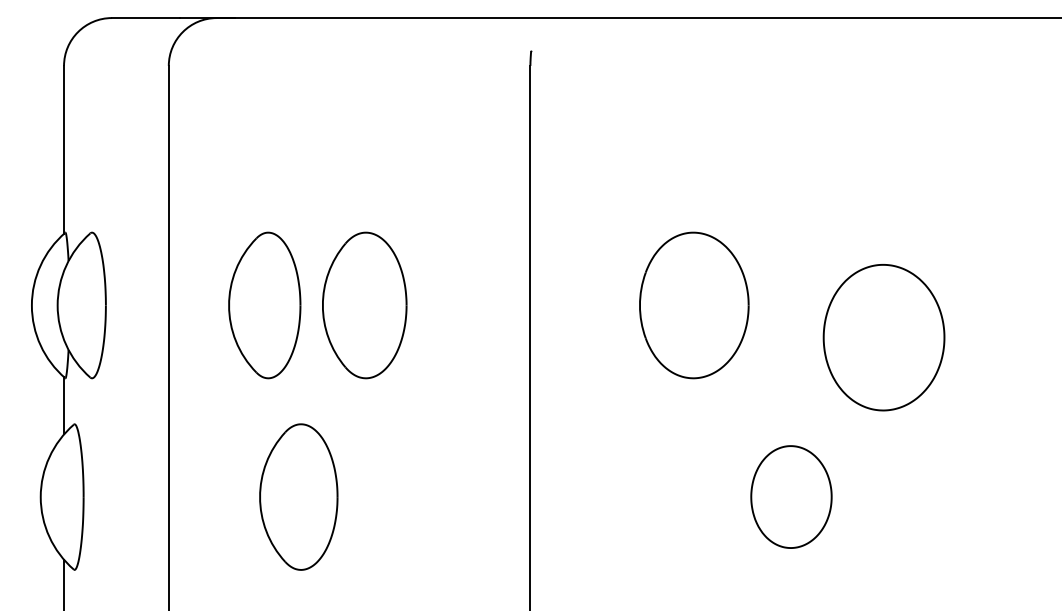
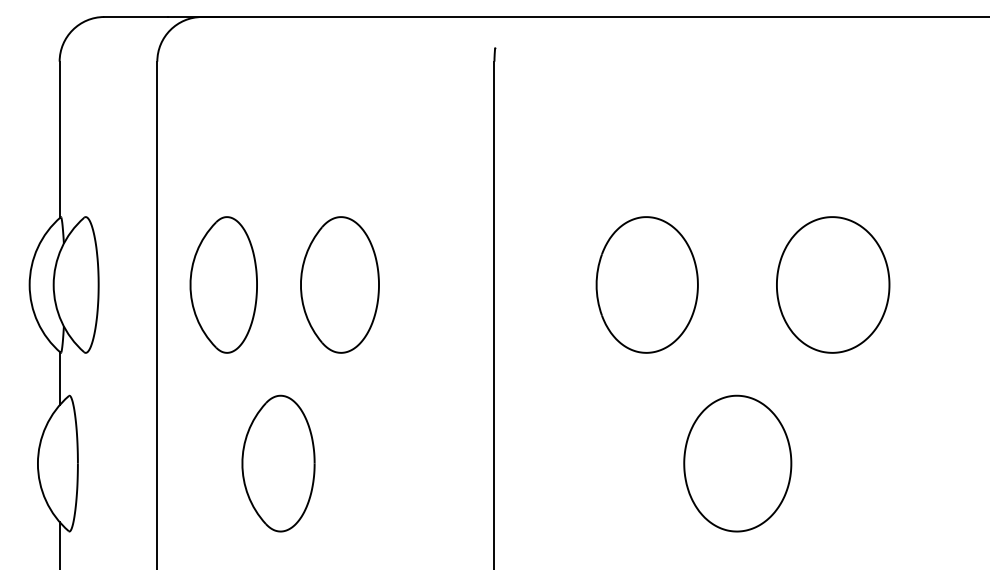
part: (264, 304) -> (223, 284), moved
part: (884, 337) -> (833, 284), moved
part: (791, 496) -> (737, 463), size x1.43

